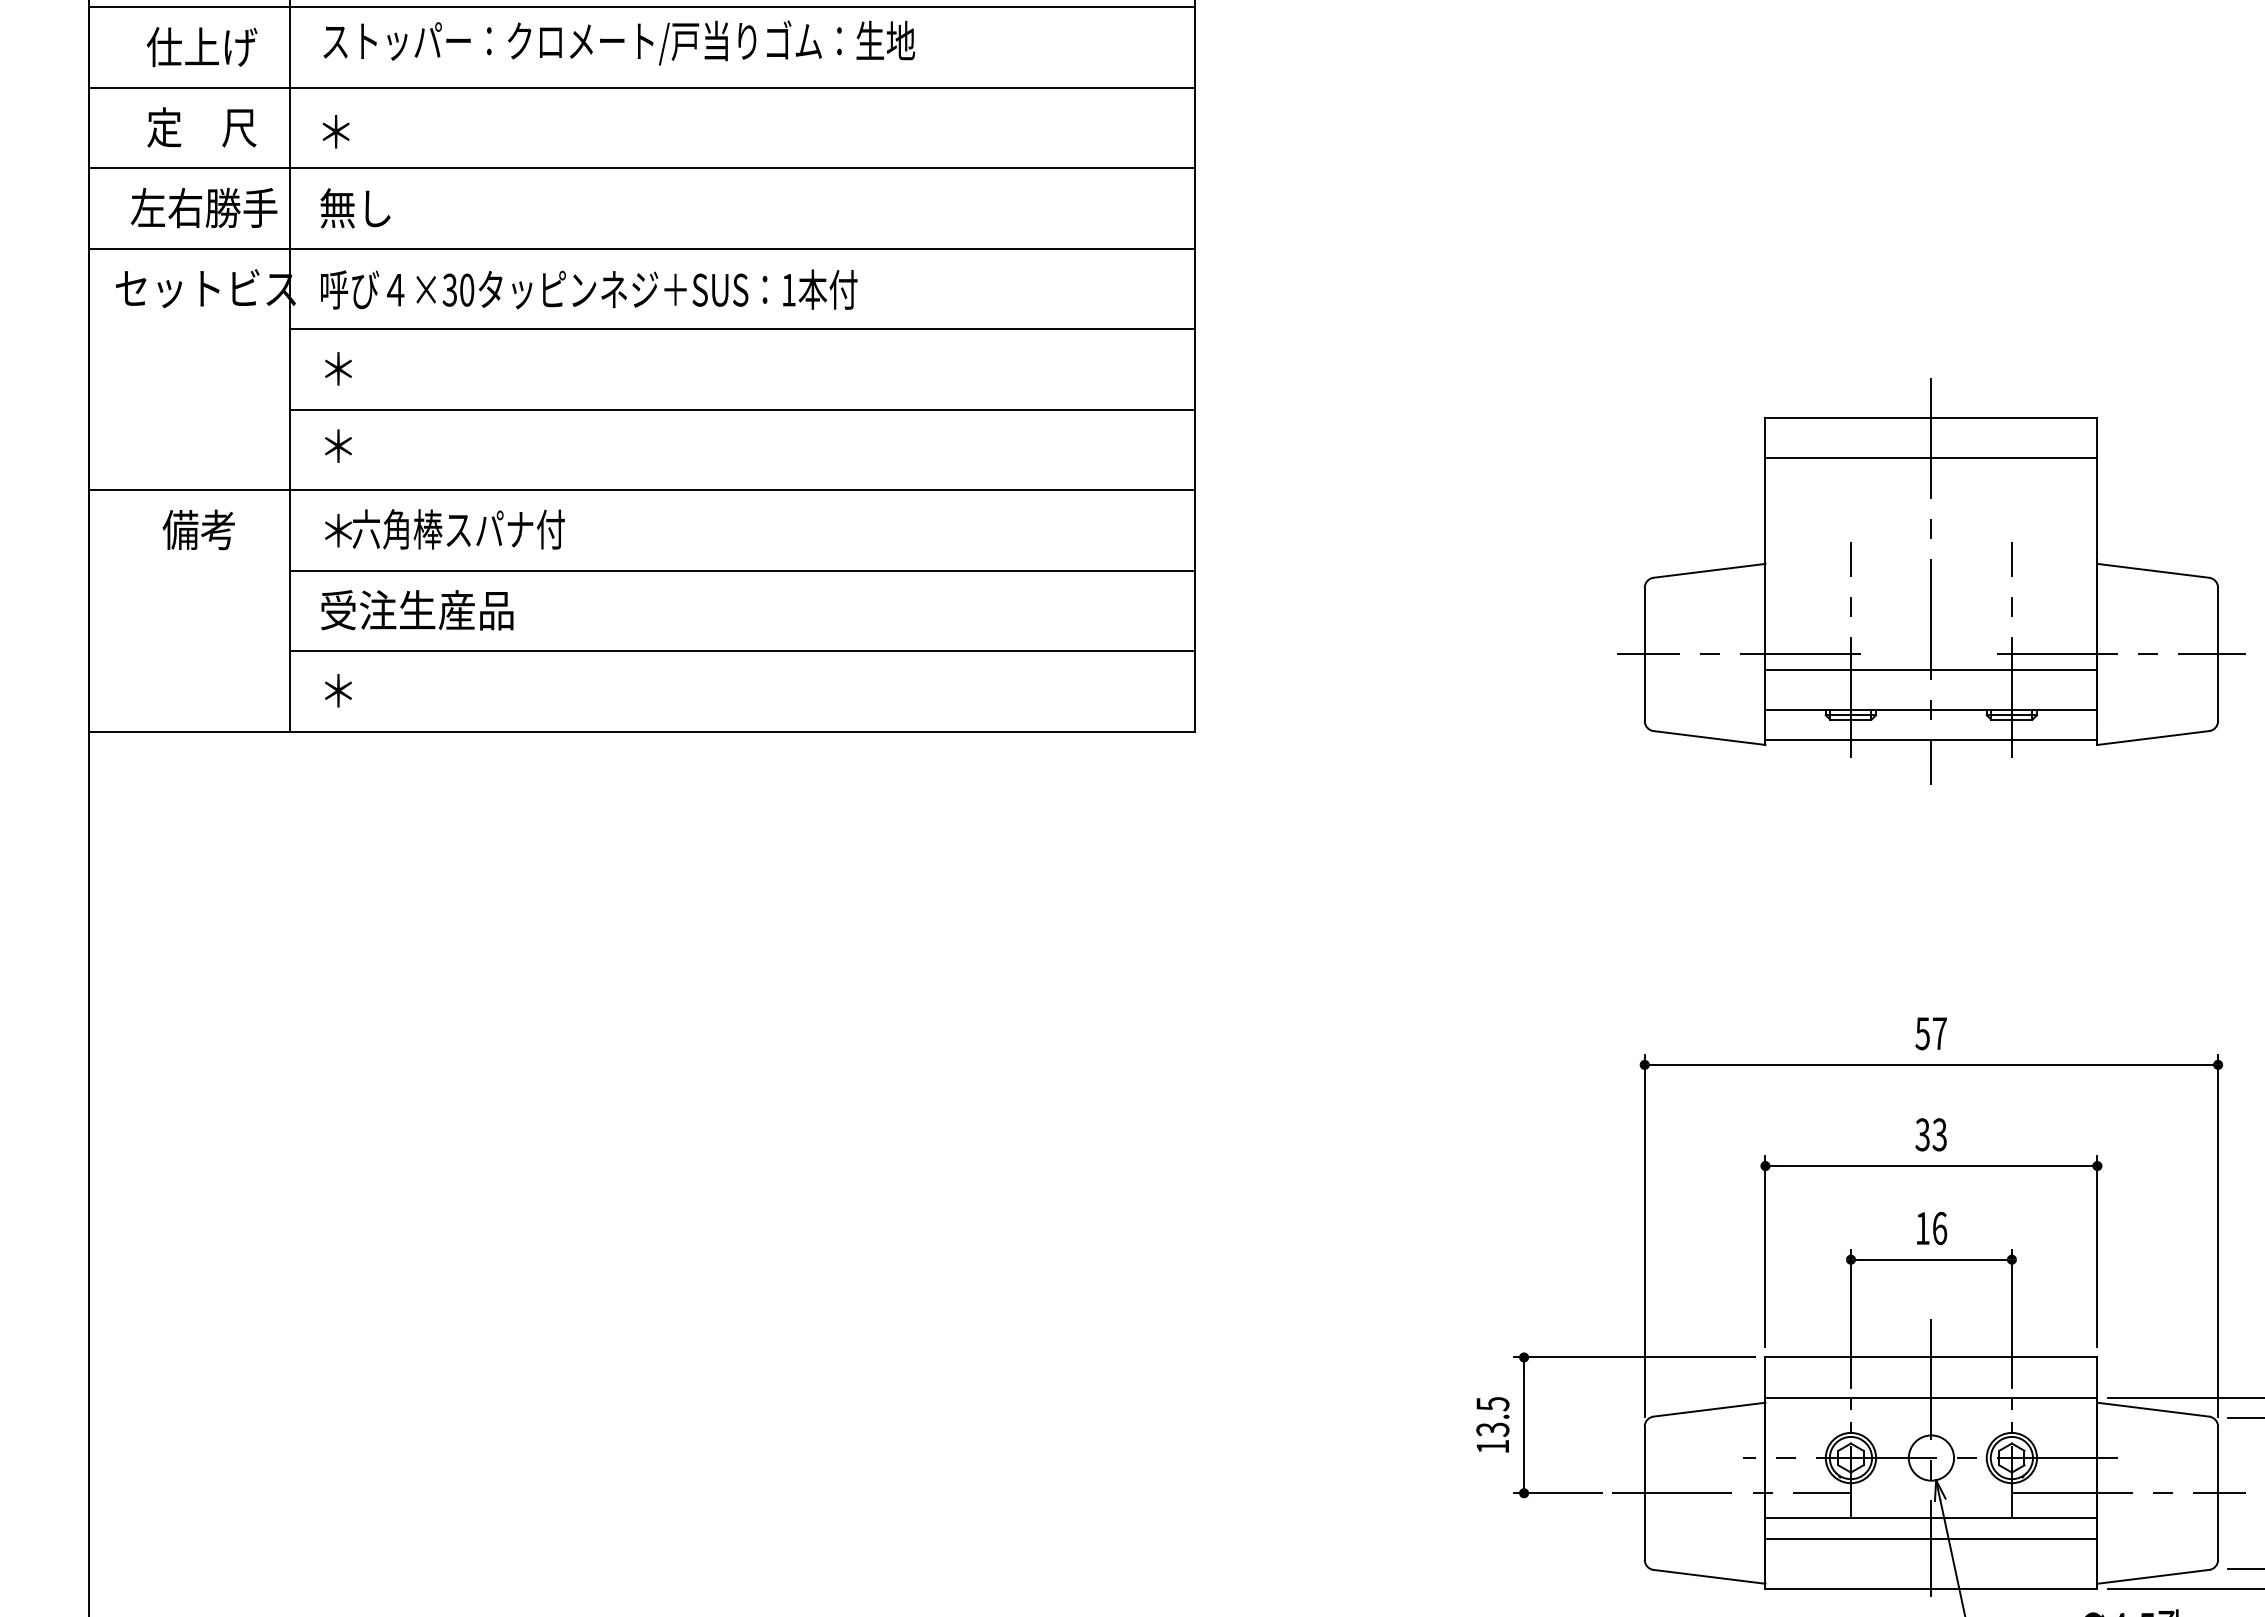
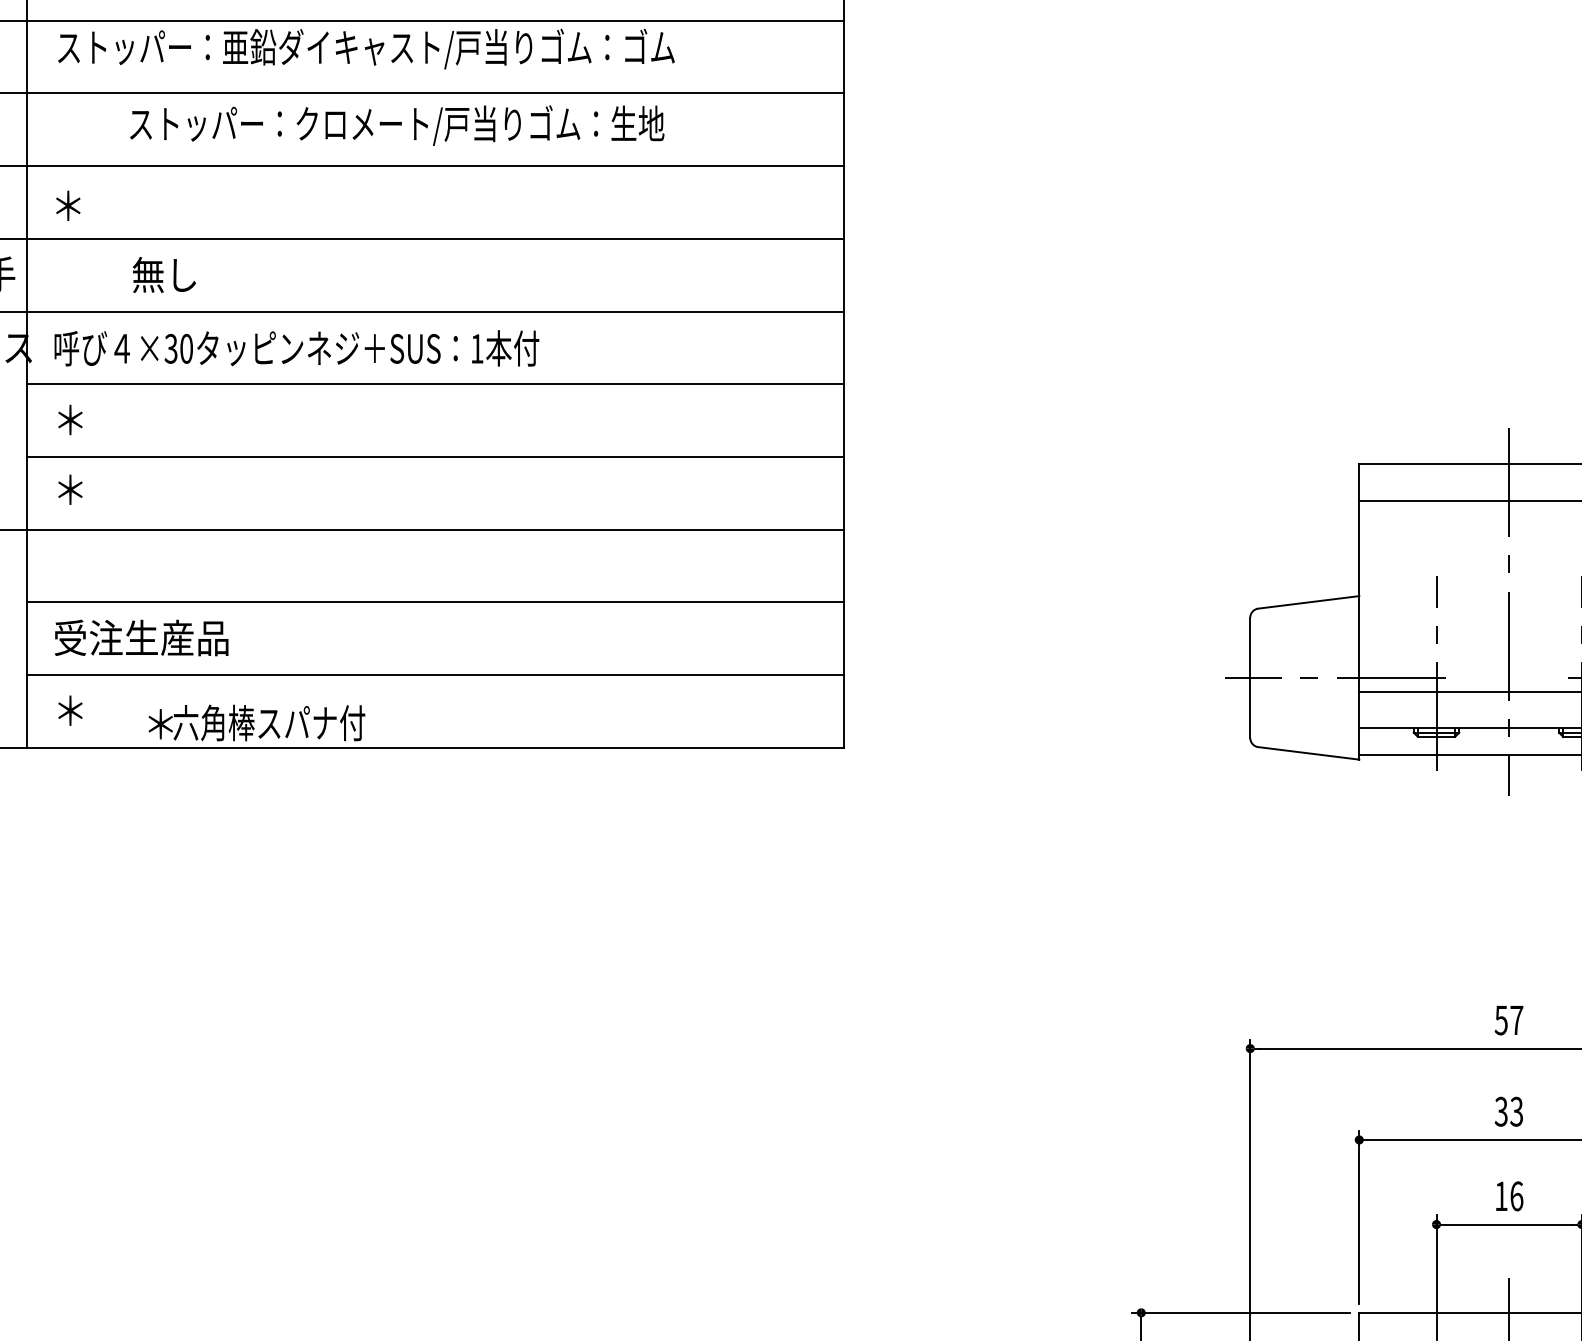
text: (619, 42) -> (397, 125), moved
text: (355, 208) -> (164, 275), moved
text: (444, 529) -> (256, 723), moved

